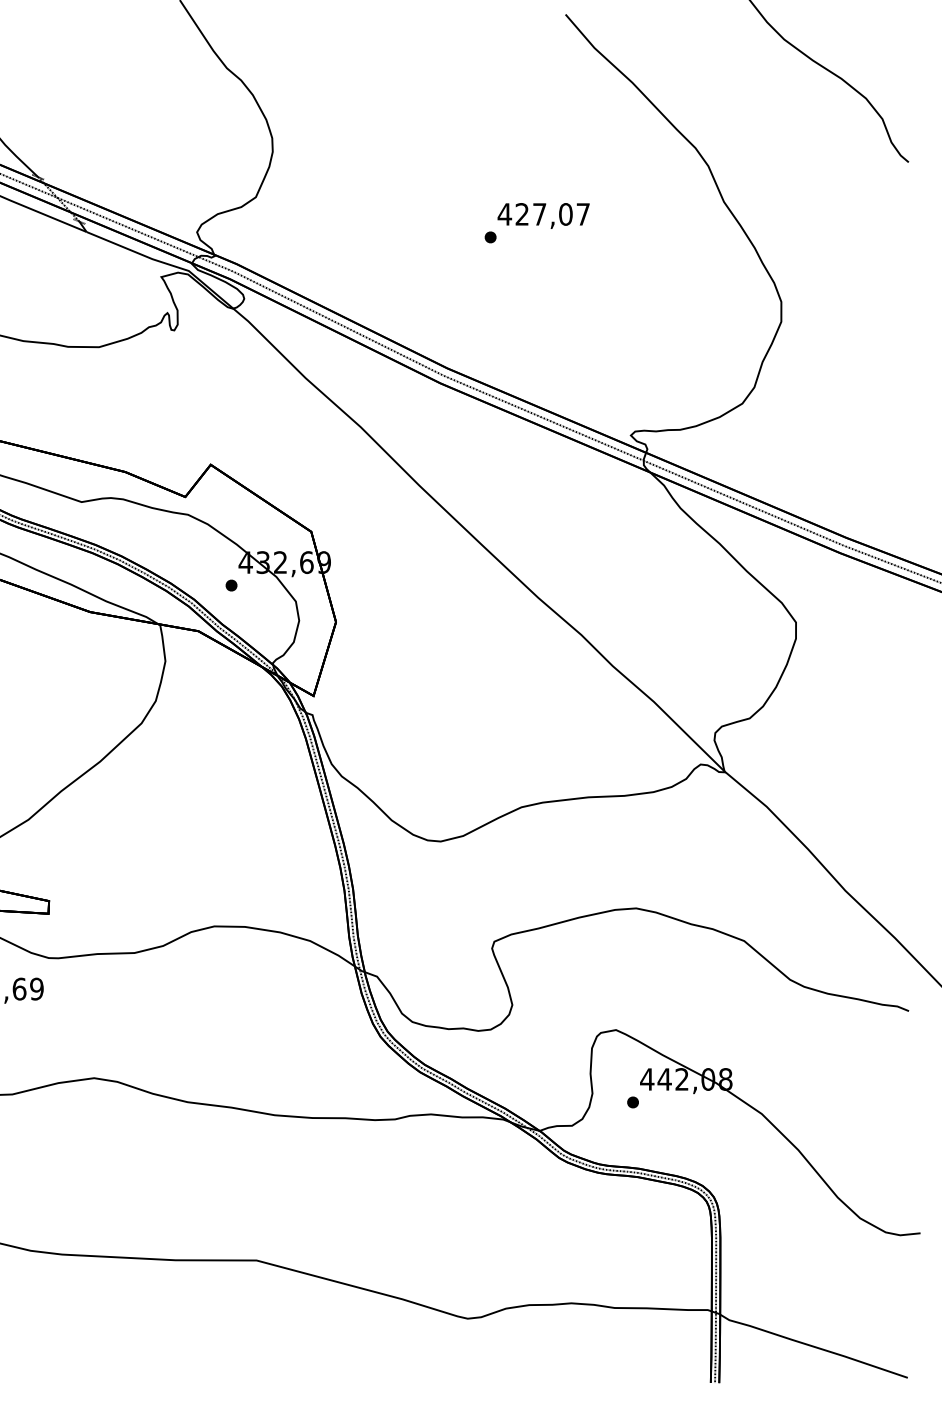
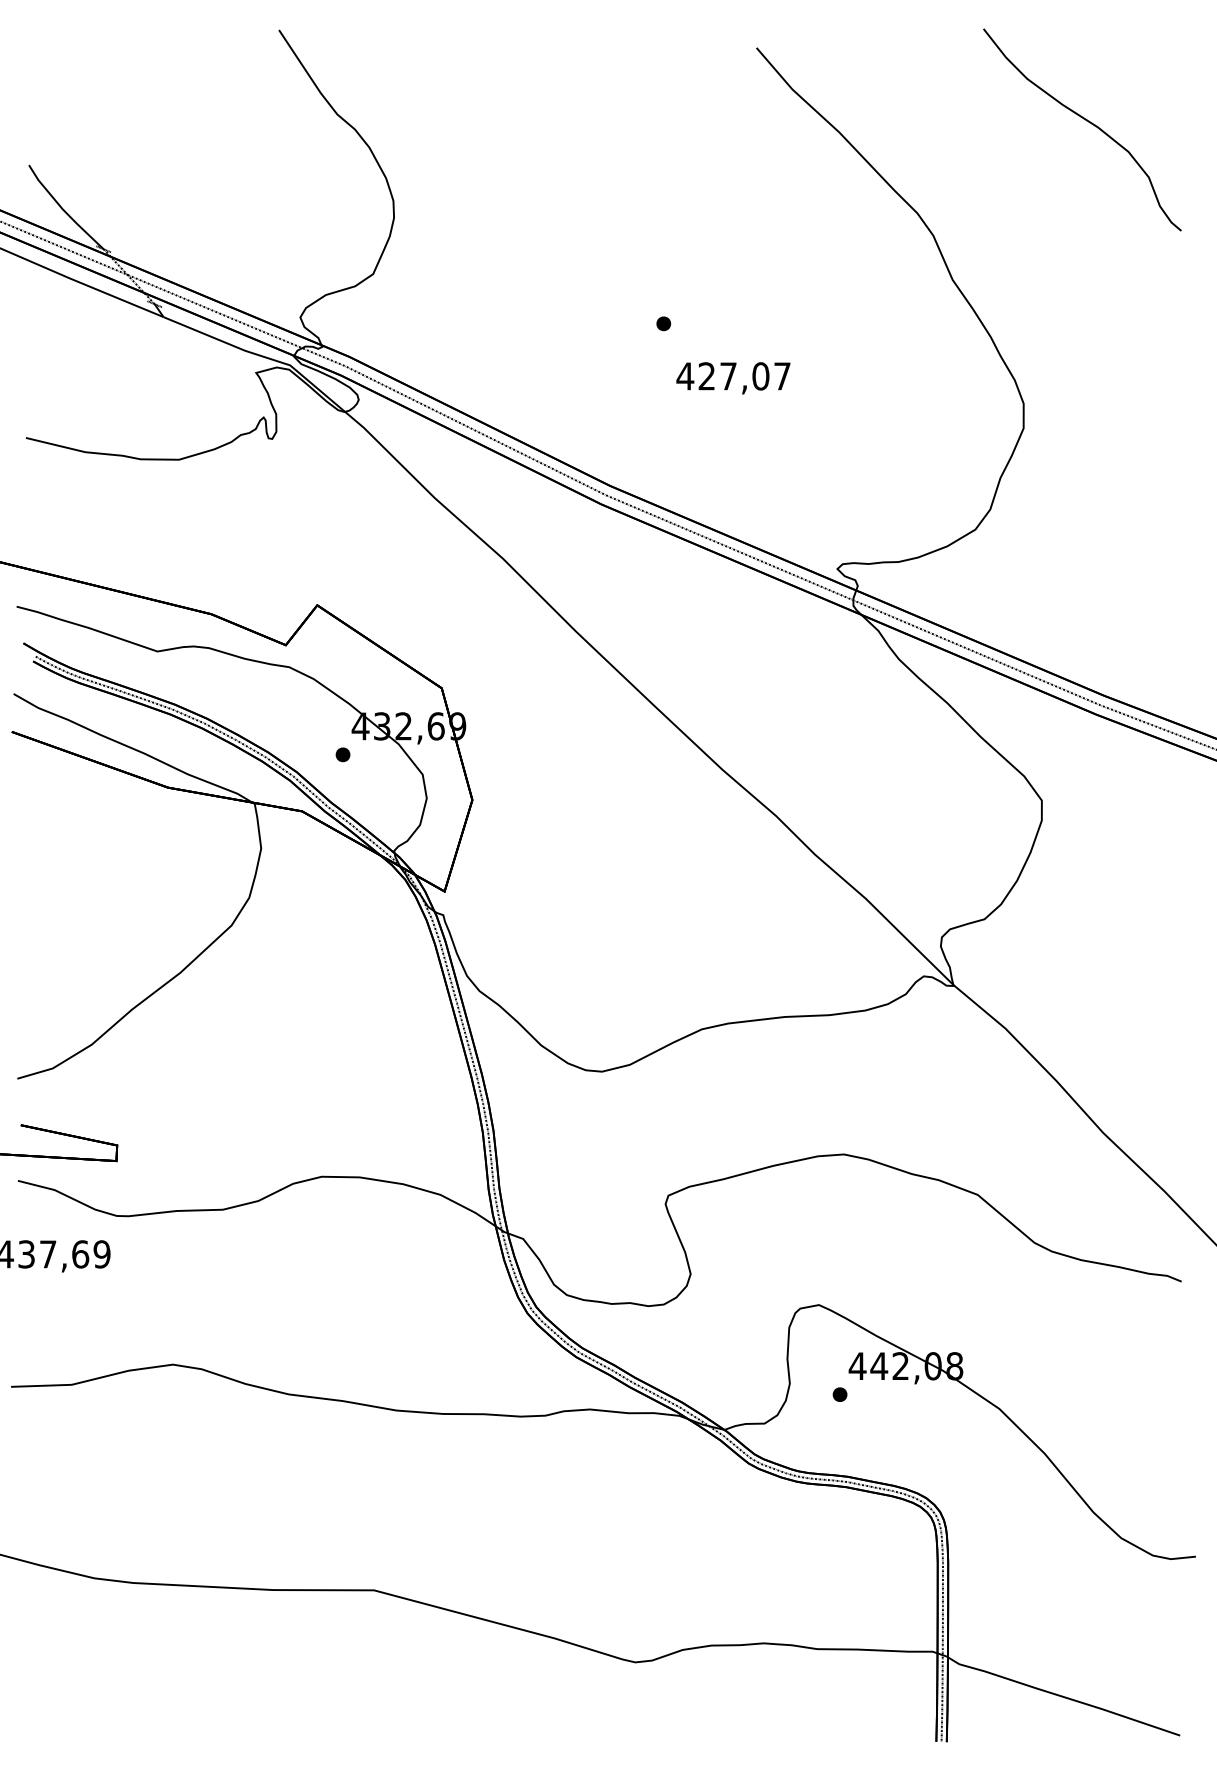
text: (543, 216) -> (733, 378), moved

